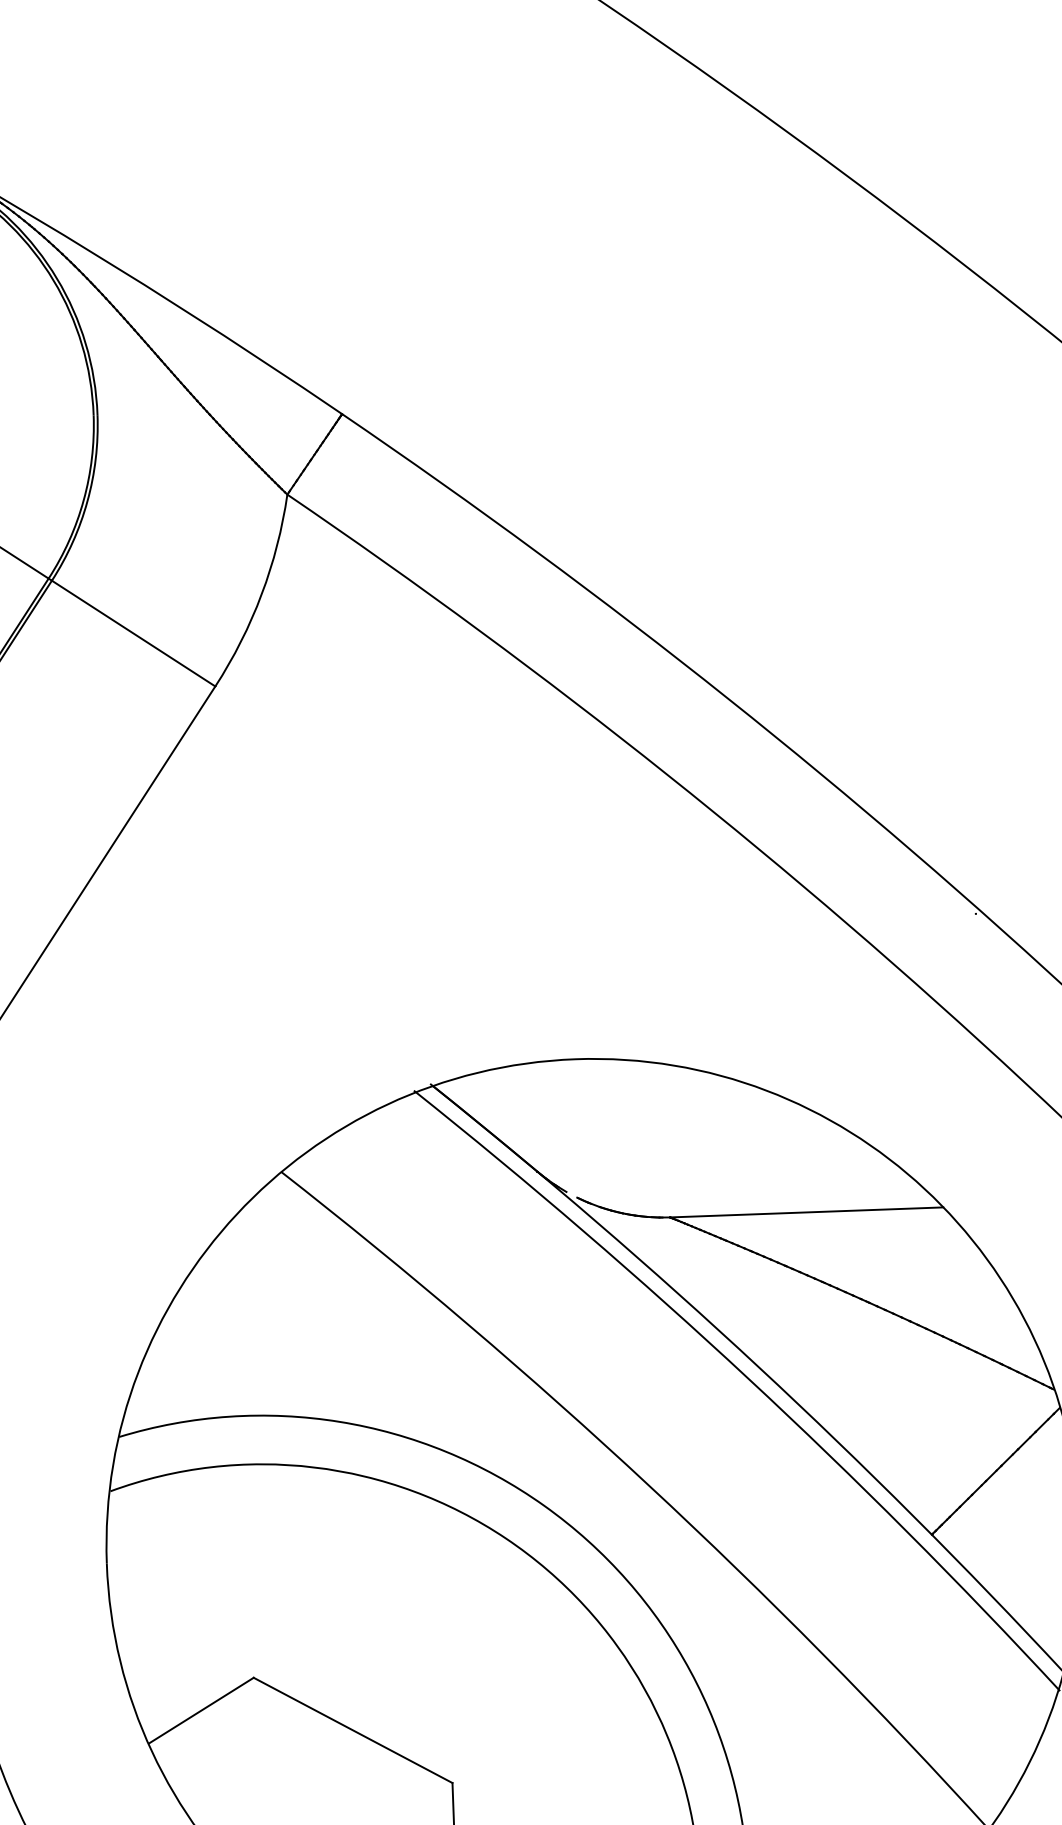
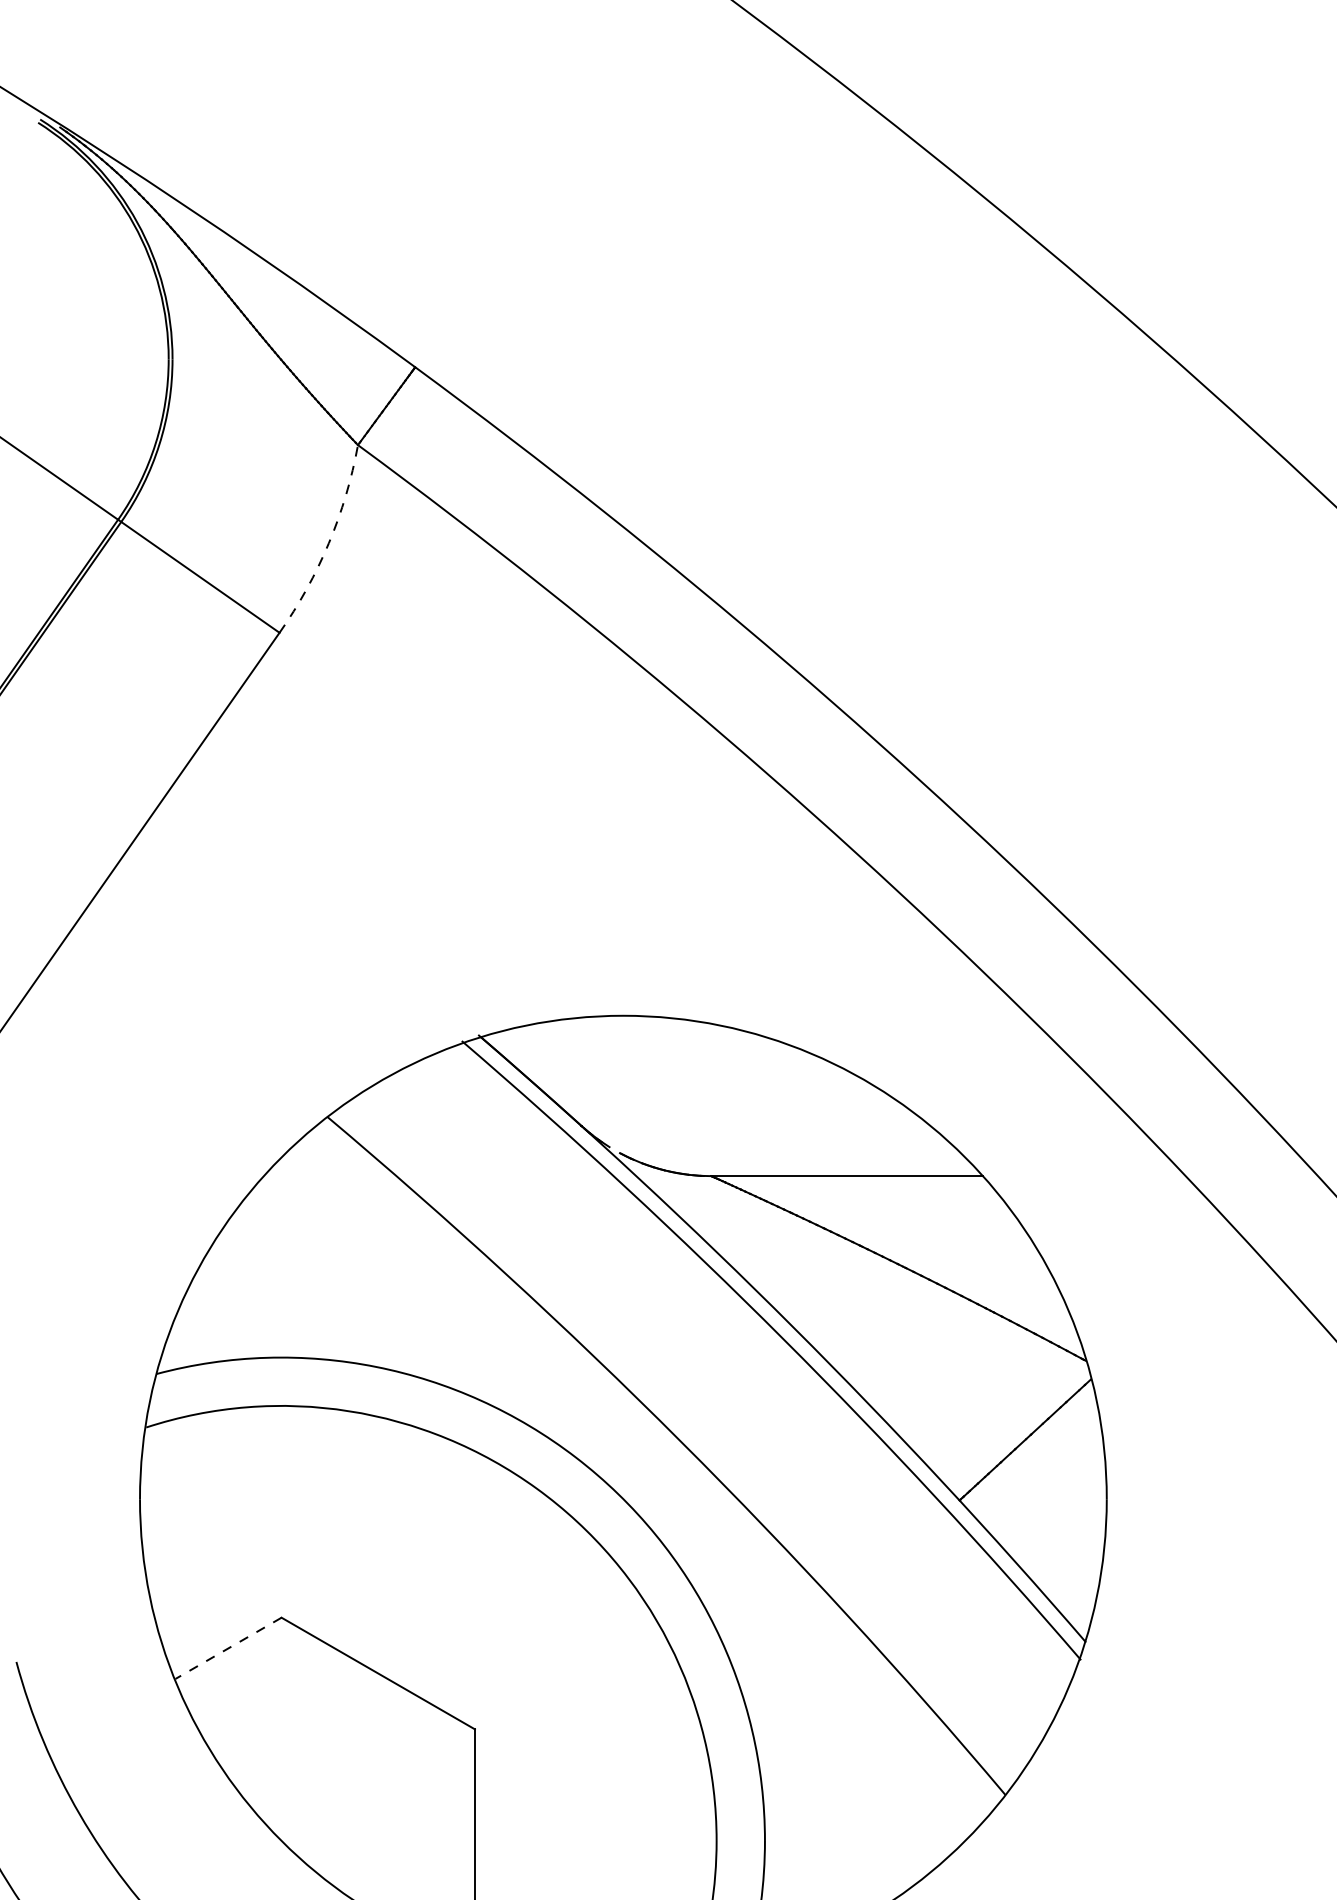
arc: (261, 594) -> (328, 543), solid -> dashed
line: (201, 1710) -> (228, 1648), solid -> dashed

